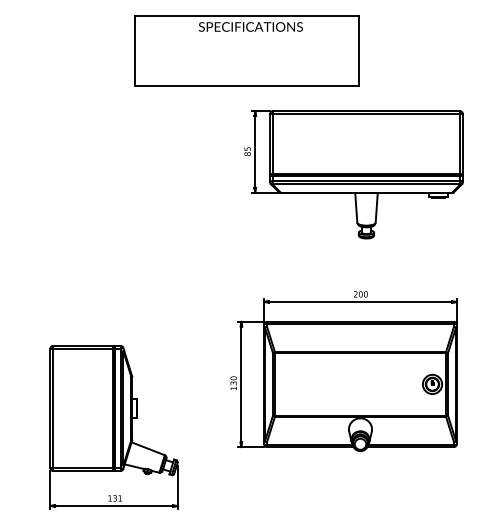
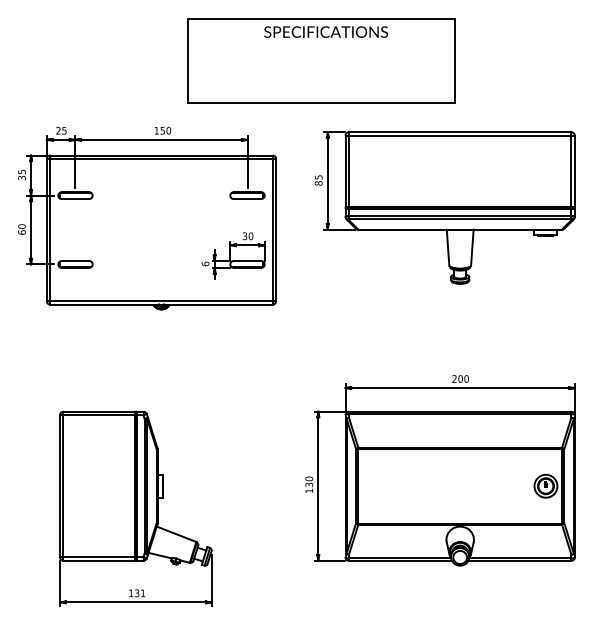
part: (246, 50) -> (320, 60), moved
part: (353, 174) -> (444, 207), moved
part: (123, 183) -> (147, 218), added
part: (343, 371) -> (439, 470), moved

